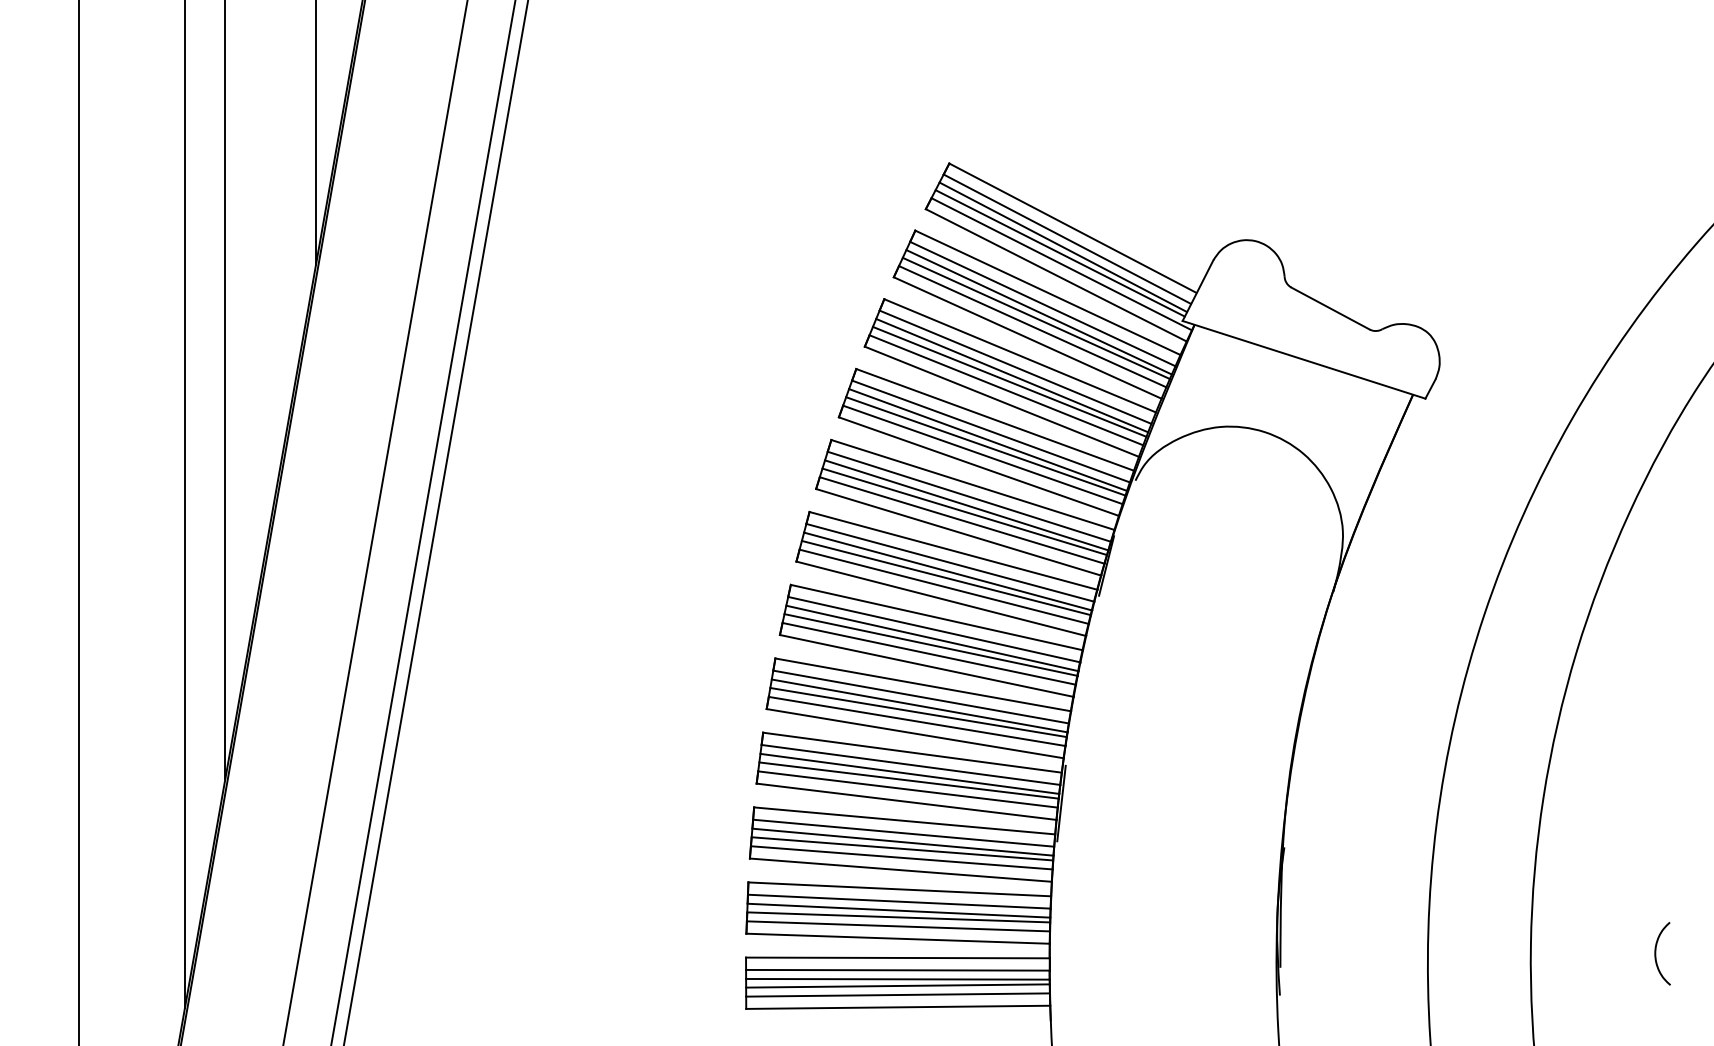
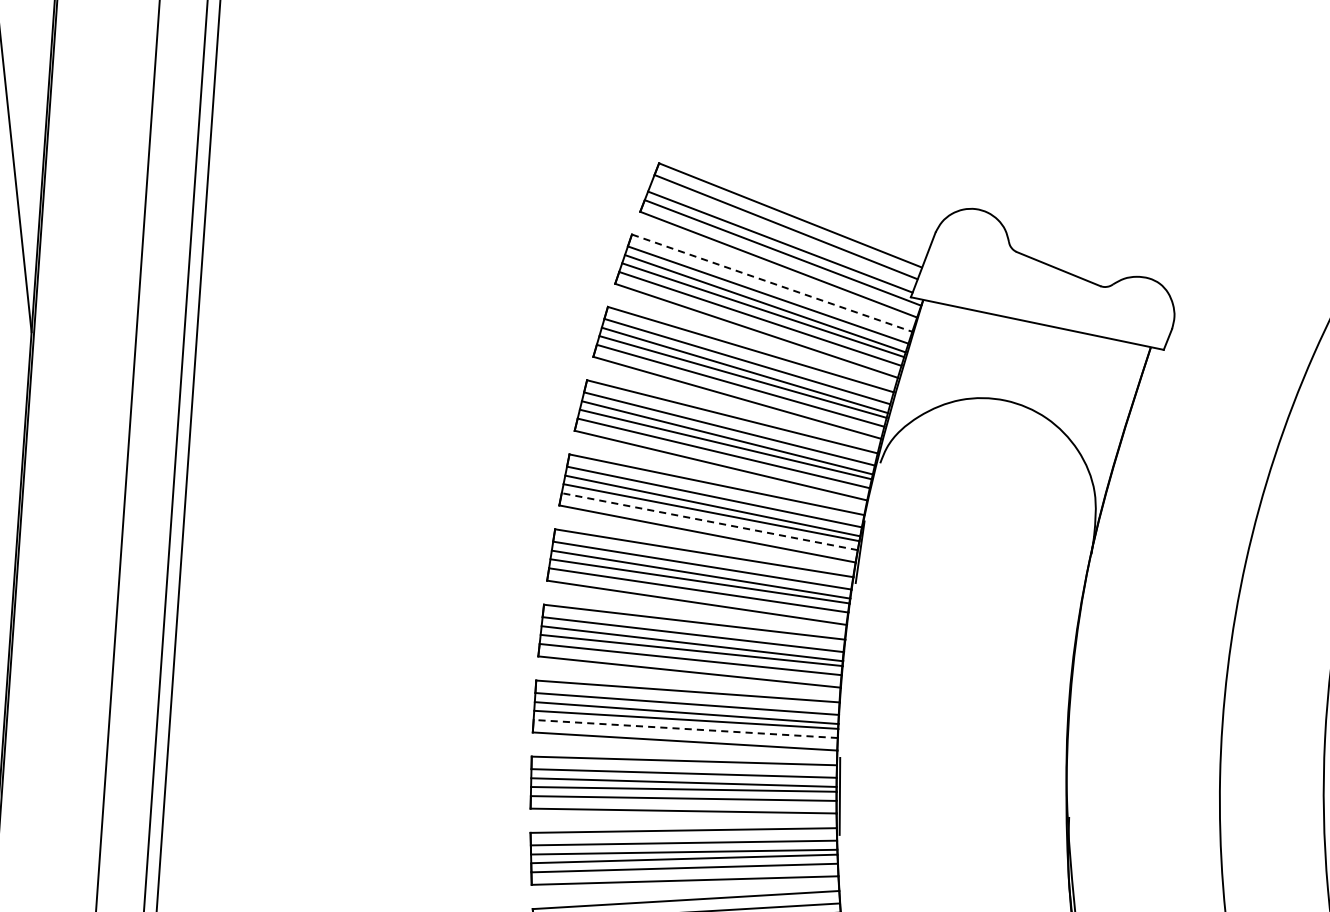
line: (1063, 247) -> (783, 235), removed
line: (1048, 293) -> (772, 283), solid -> dashed
line: (962, 520) -> (710, 521), solid -> dashed
line: (916, 721) -> (685, 729), solid -> dashed

